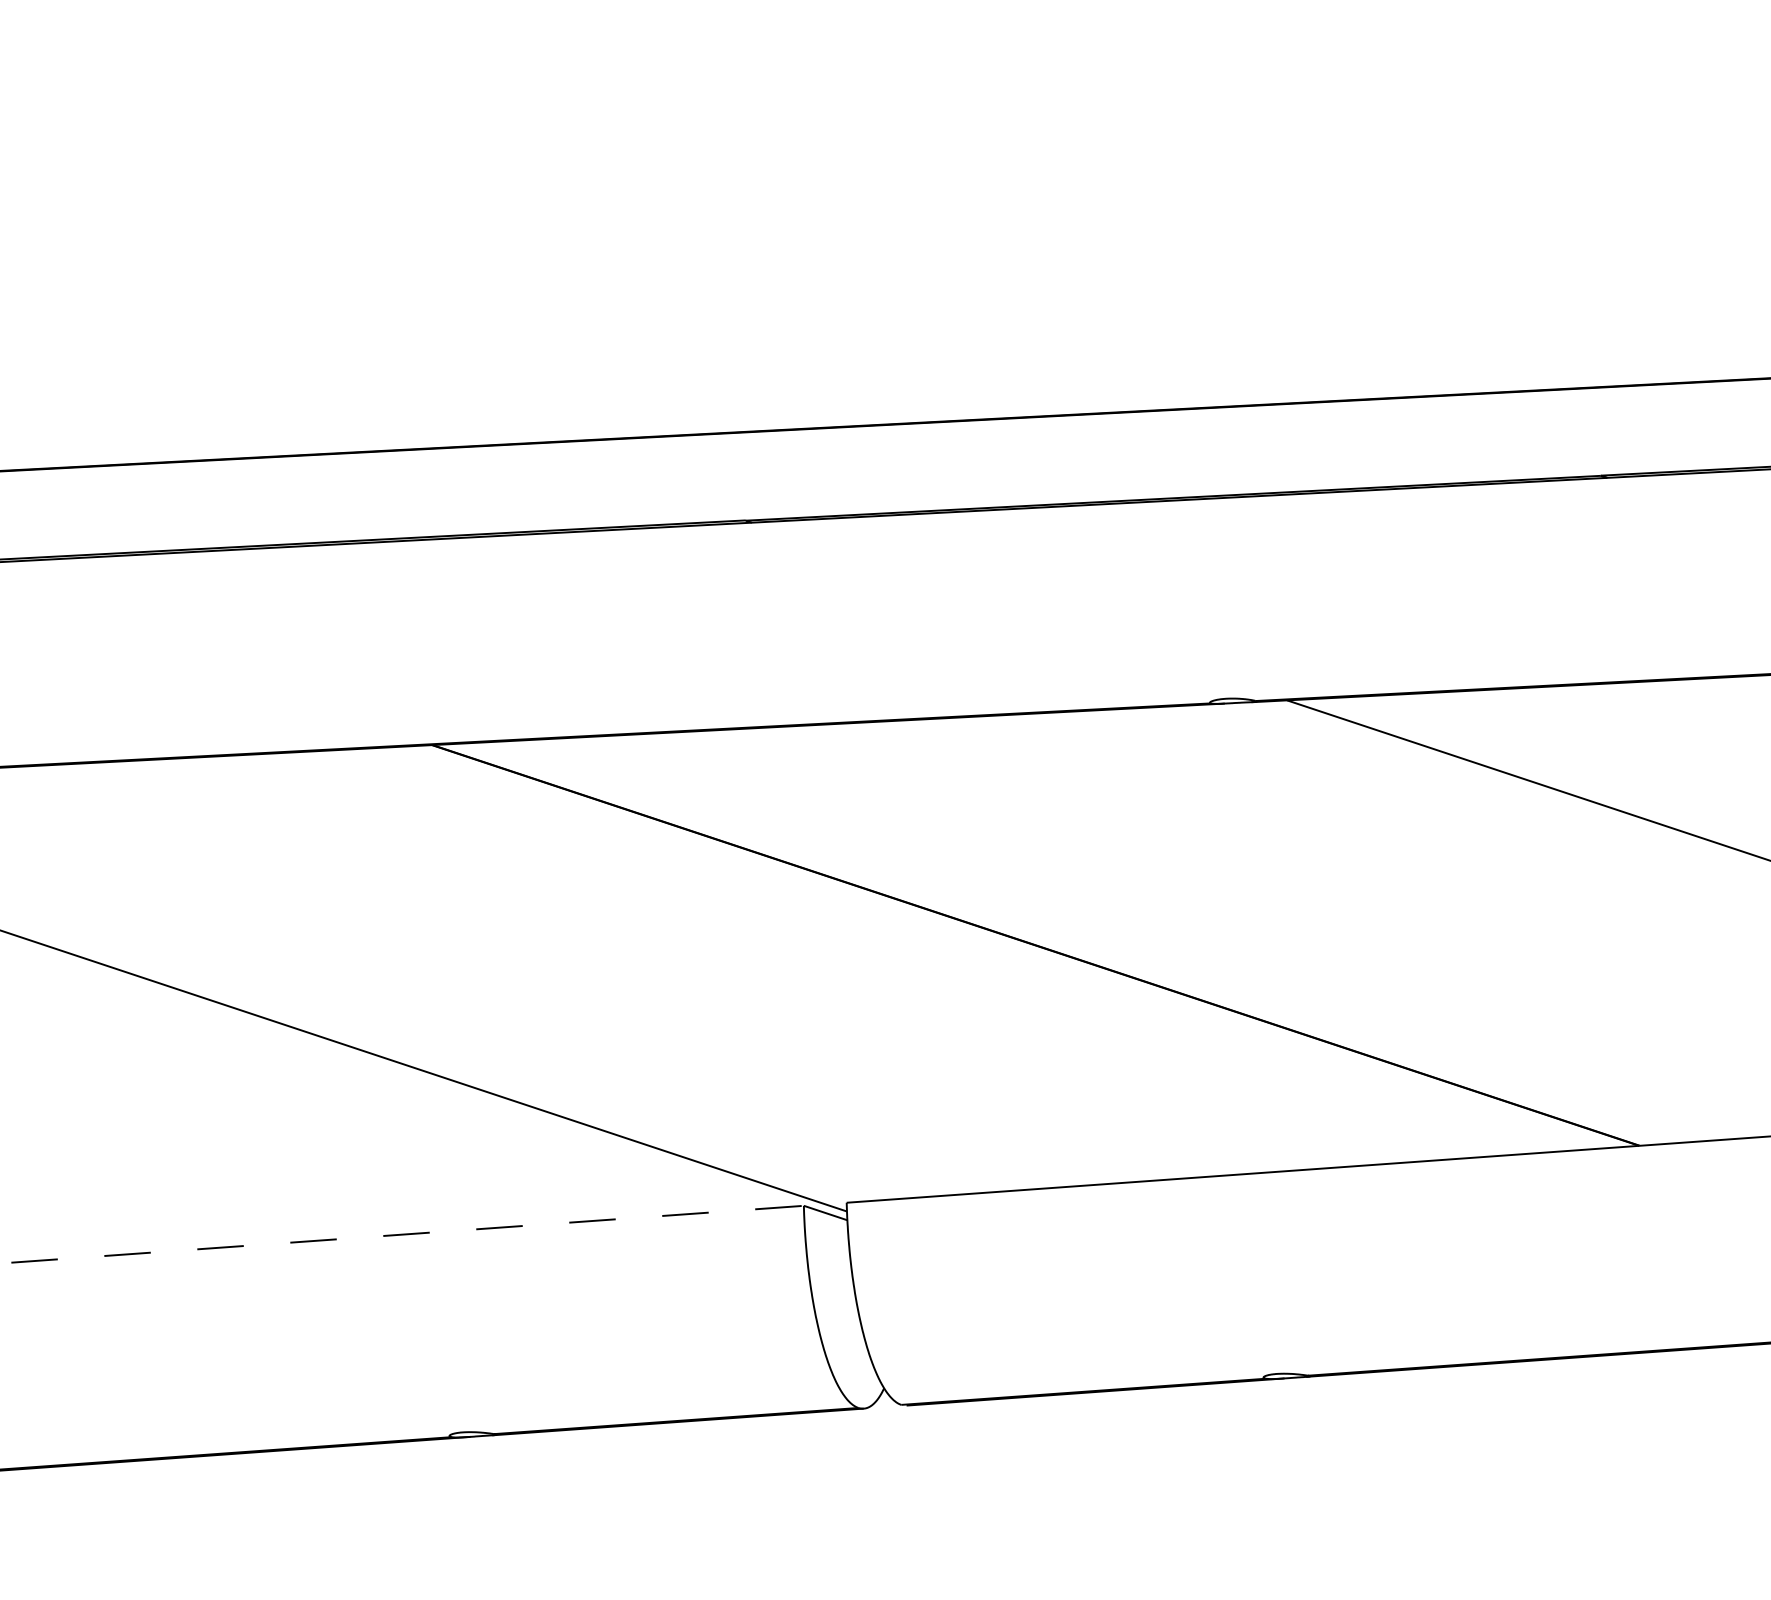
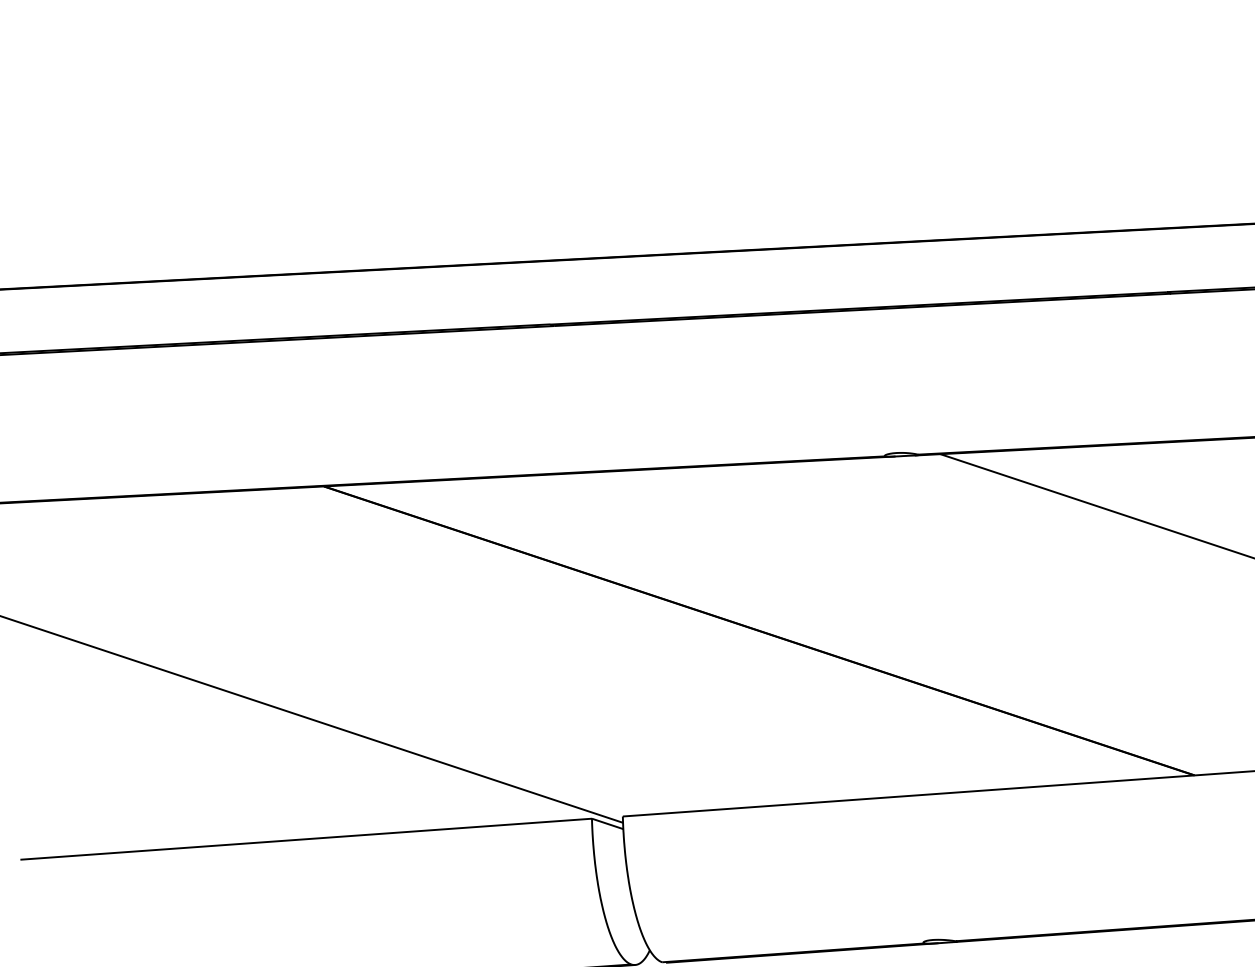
line: (408, 1234) -> (306, 839), dashed -> solid

